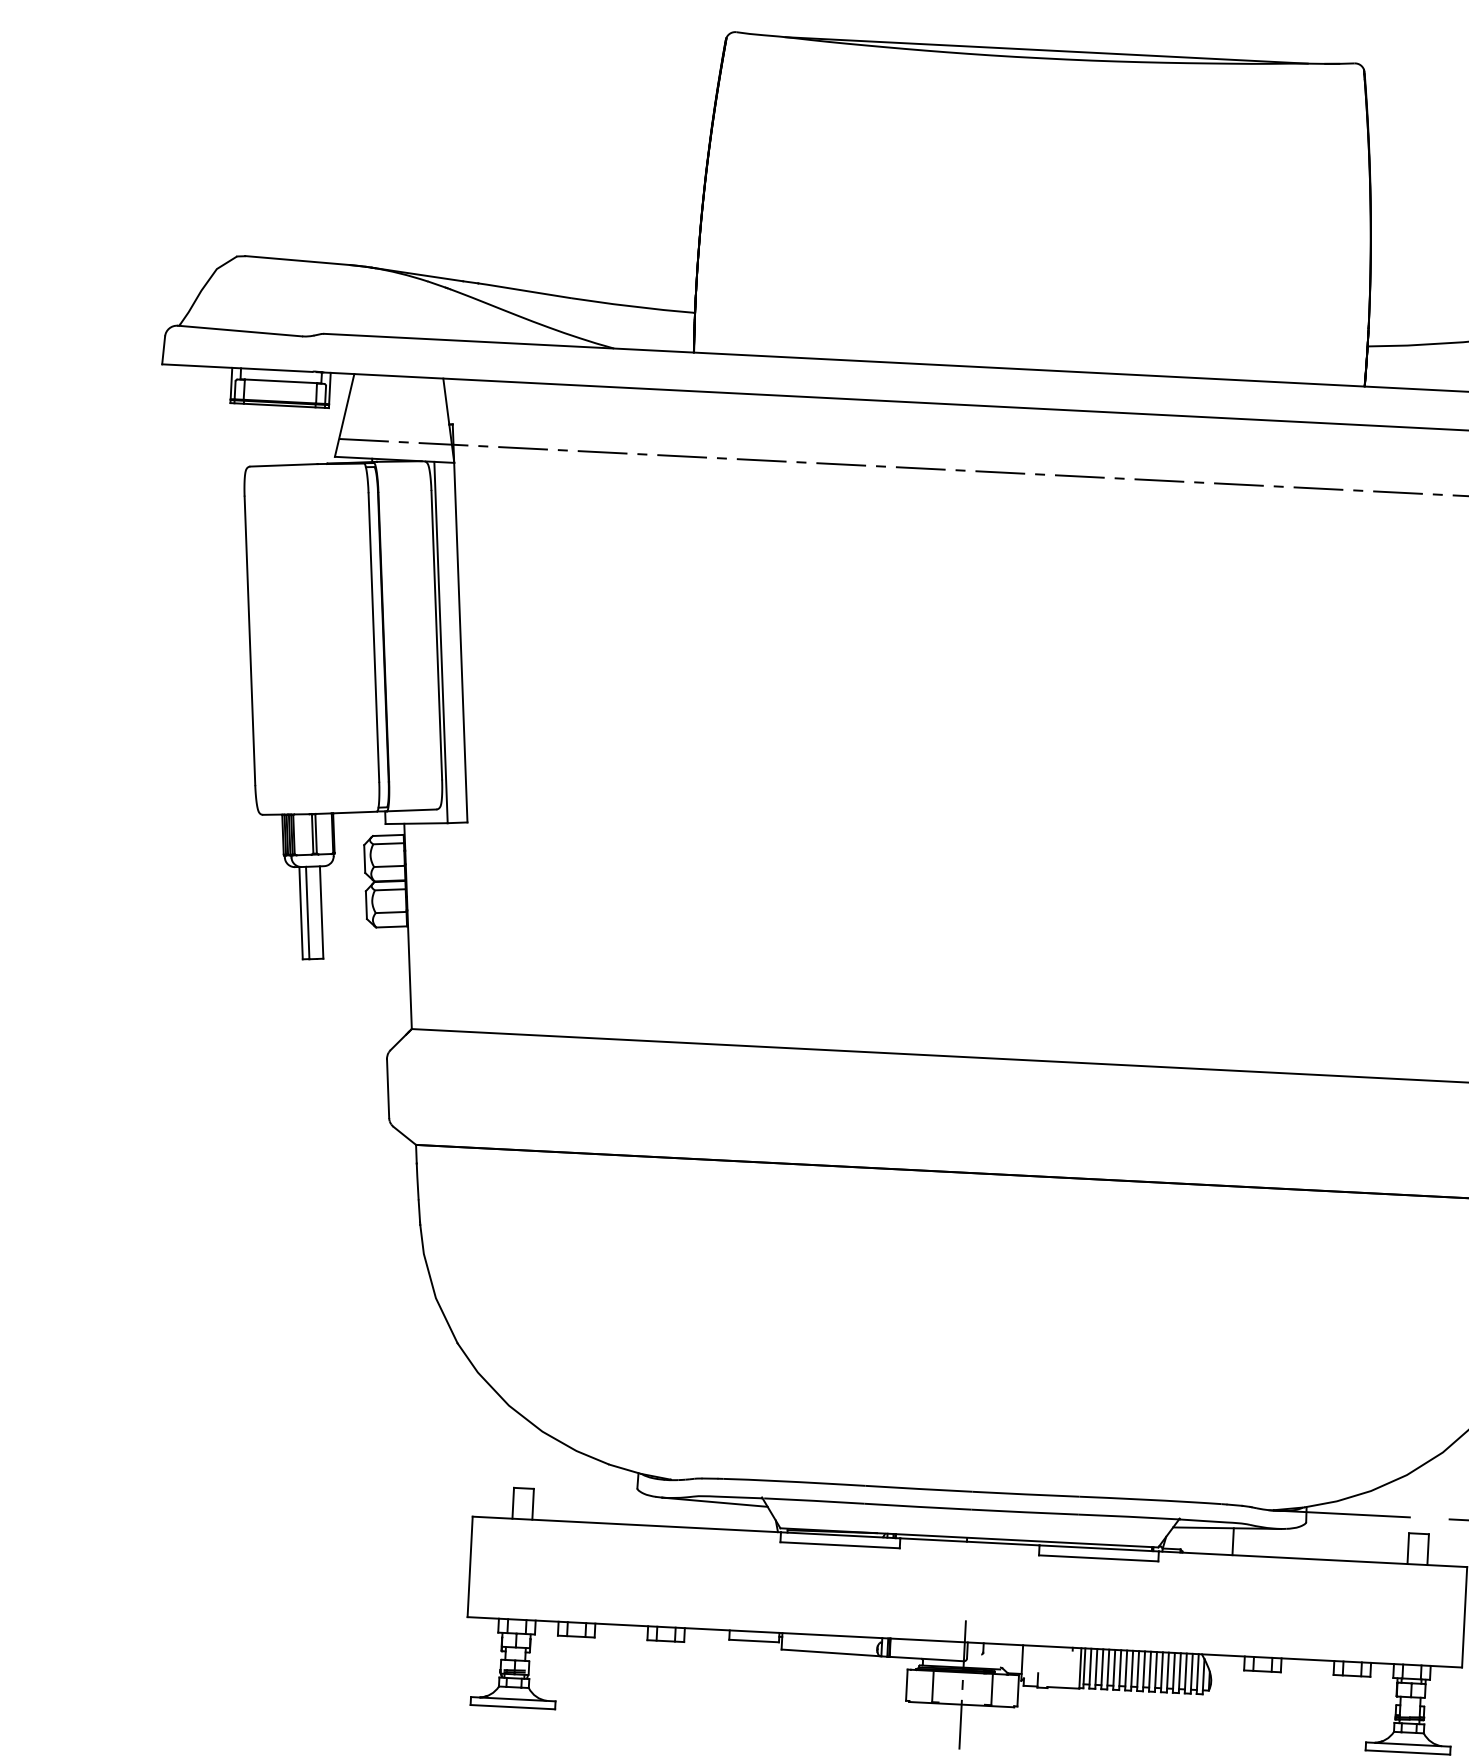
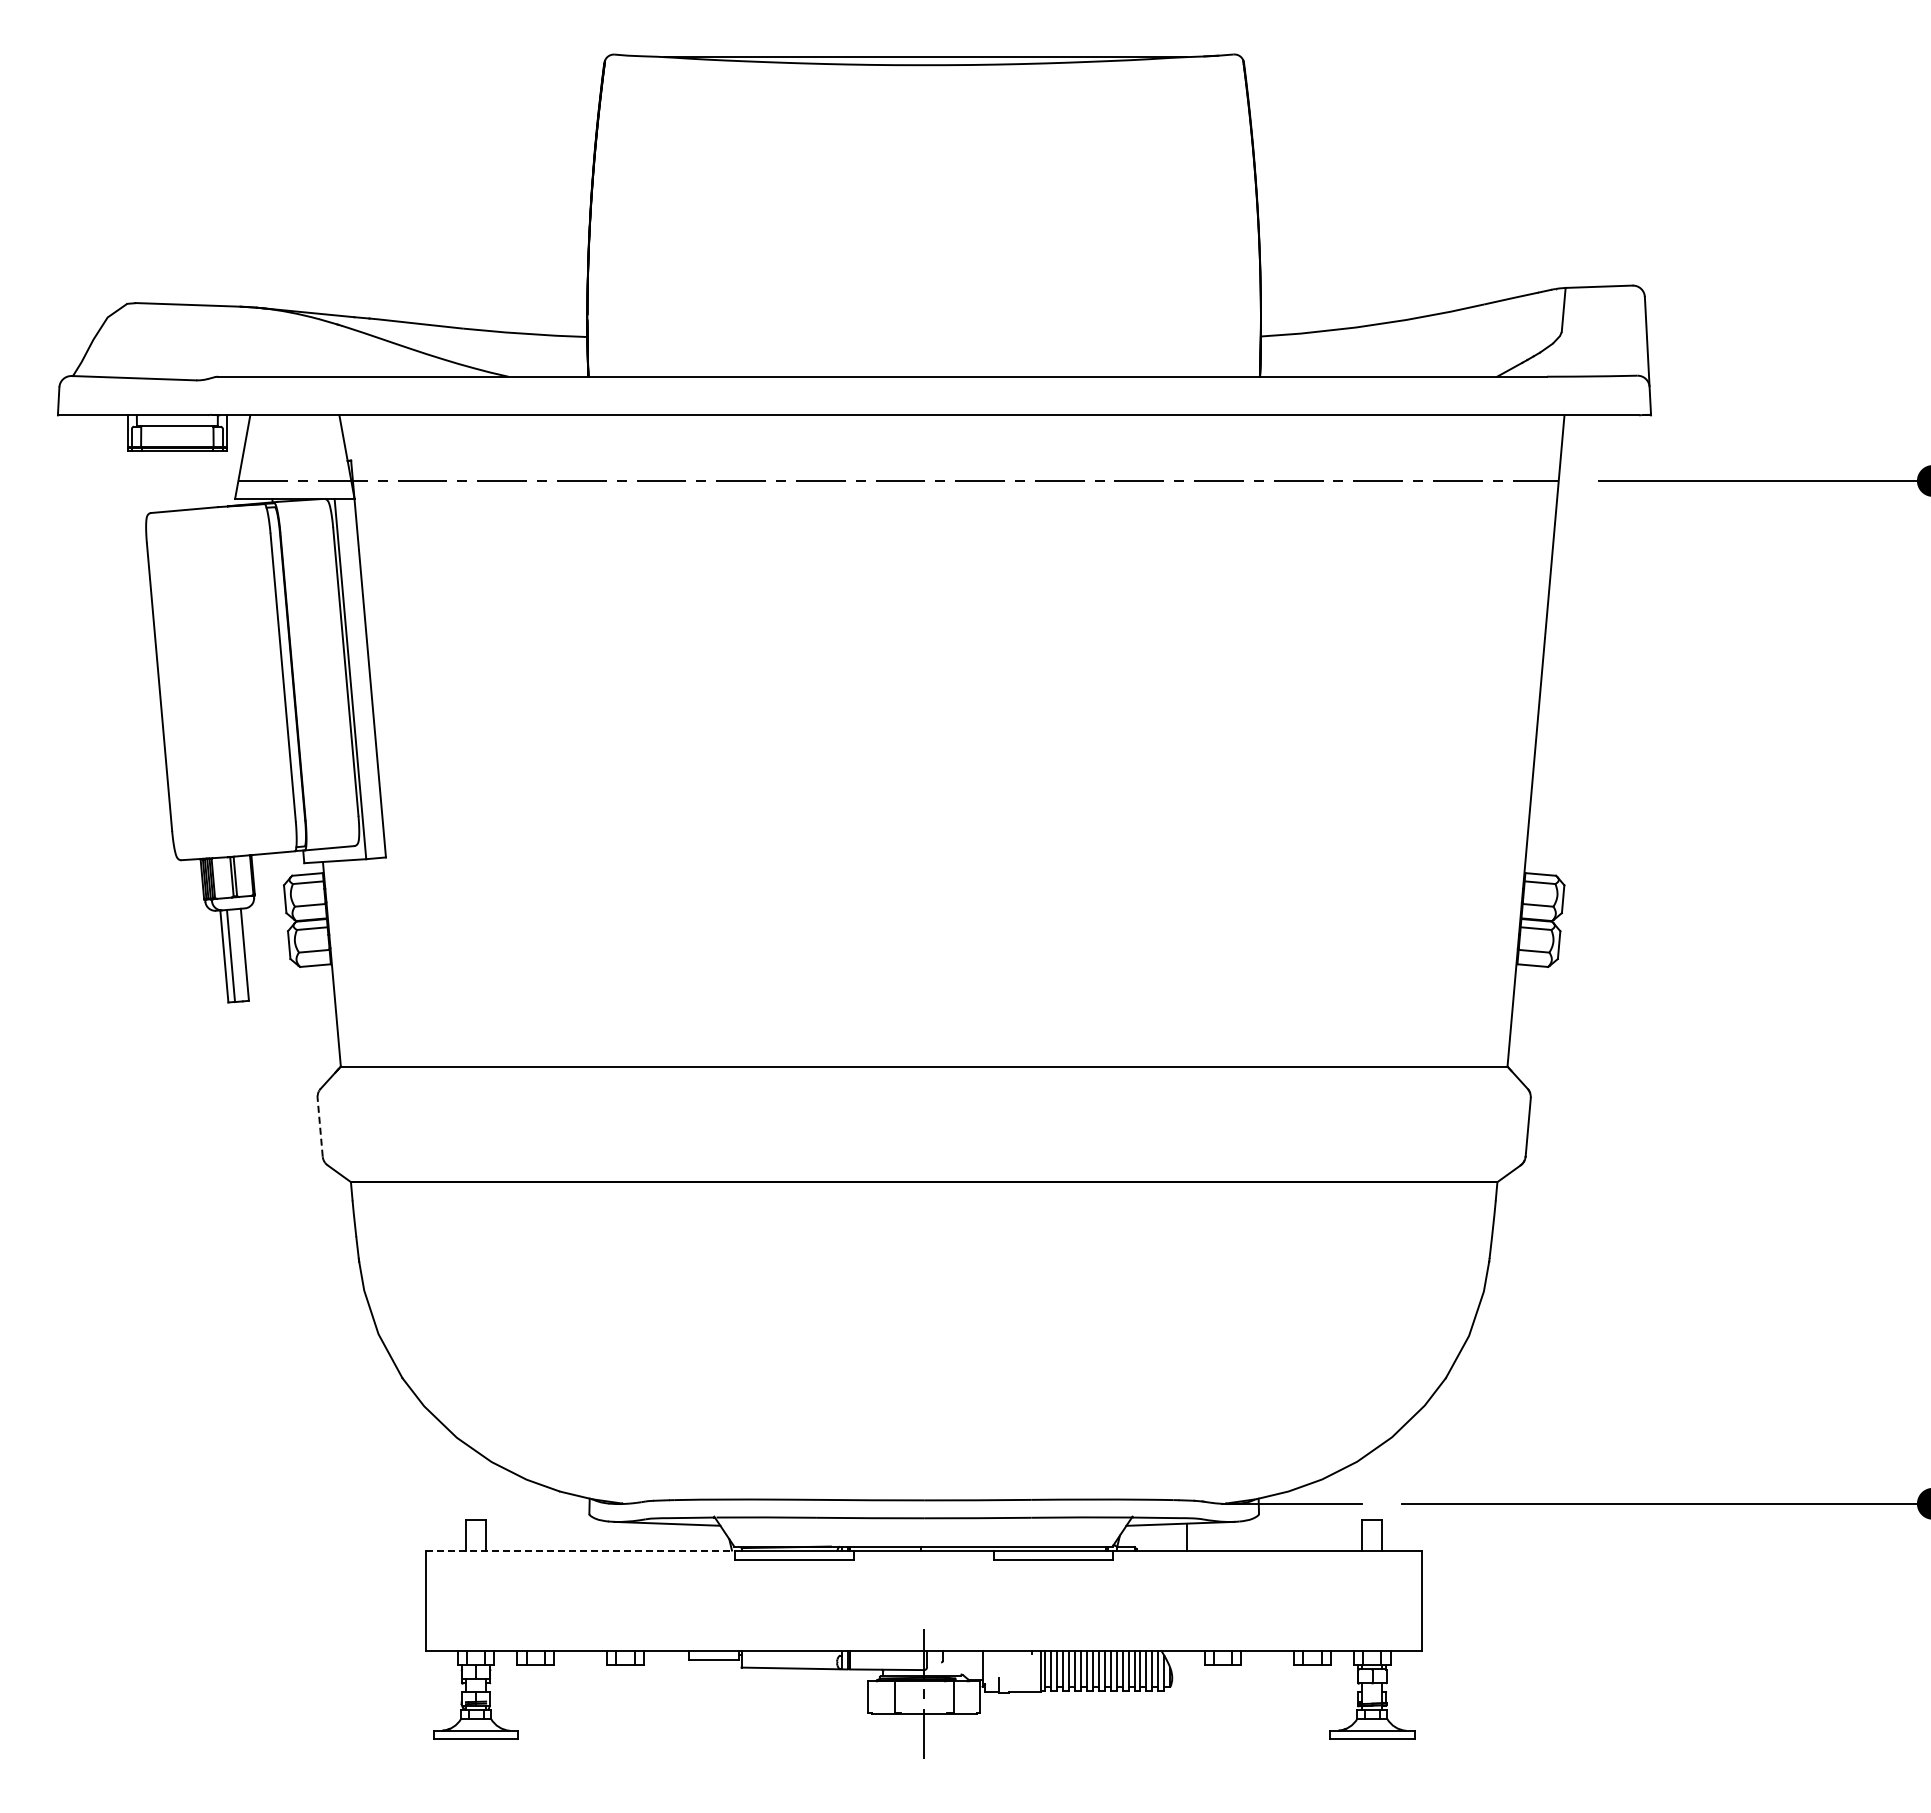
line: (388, 1087) -> (320, 1126), solid -> dashed
line: (627, 1524) -> (581, 1550), solid -> dashed

